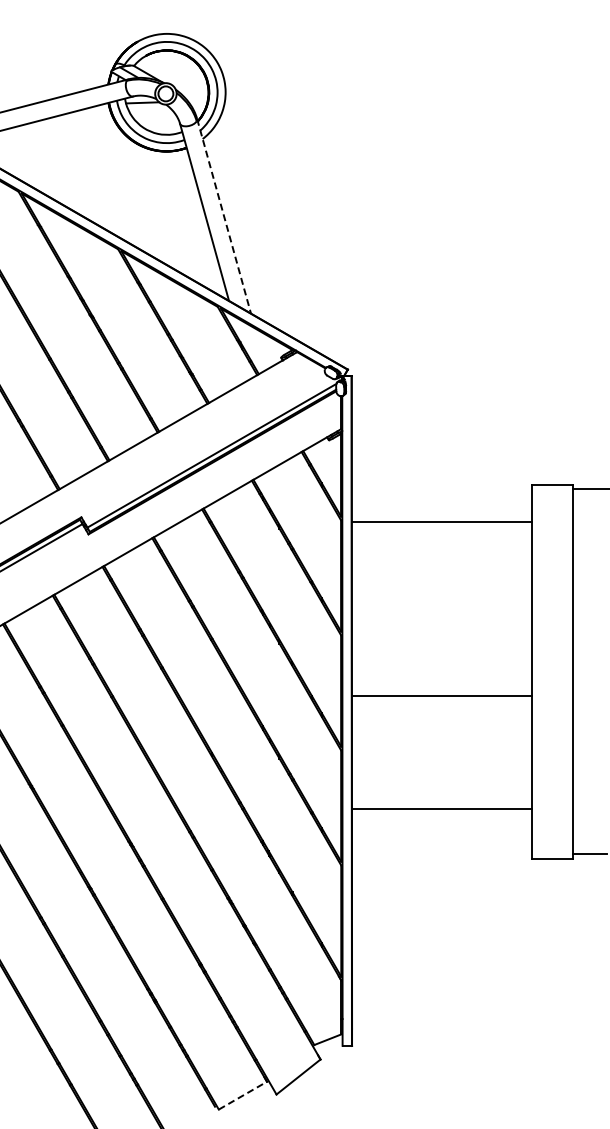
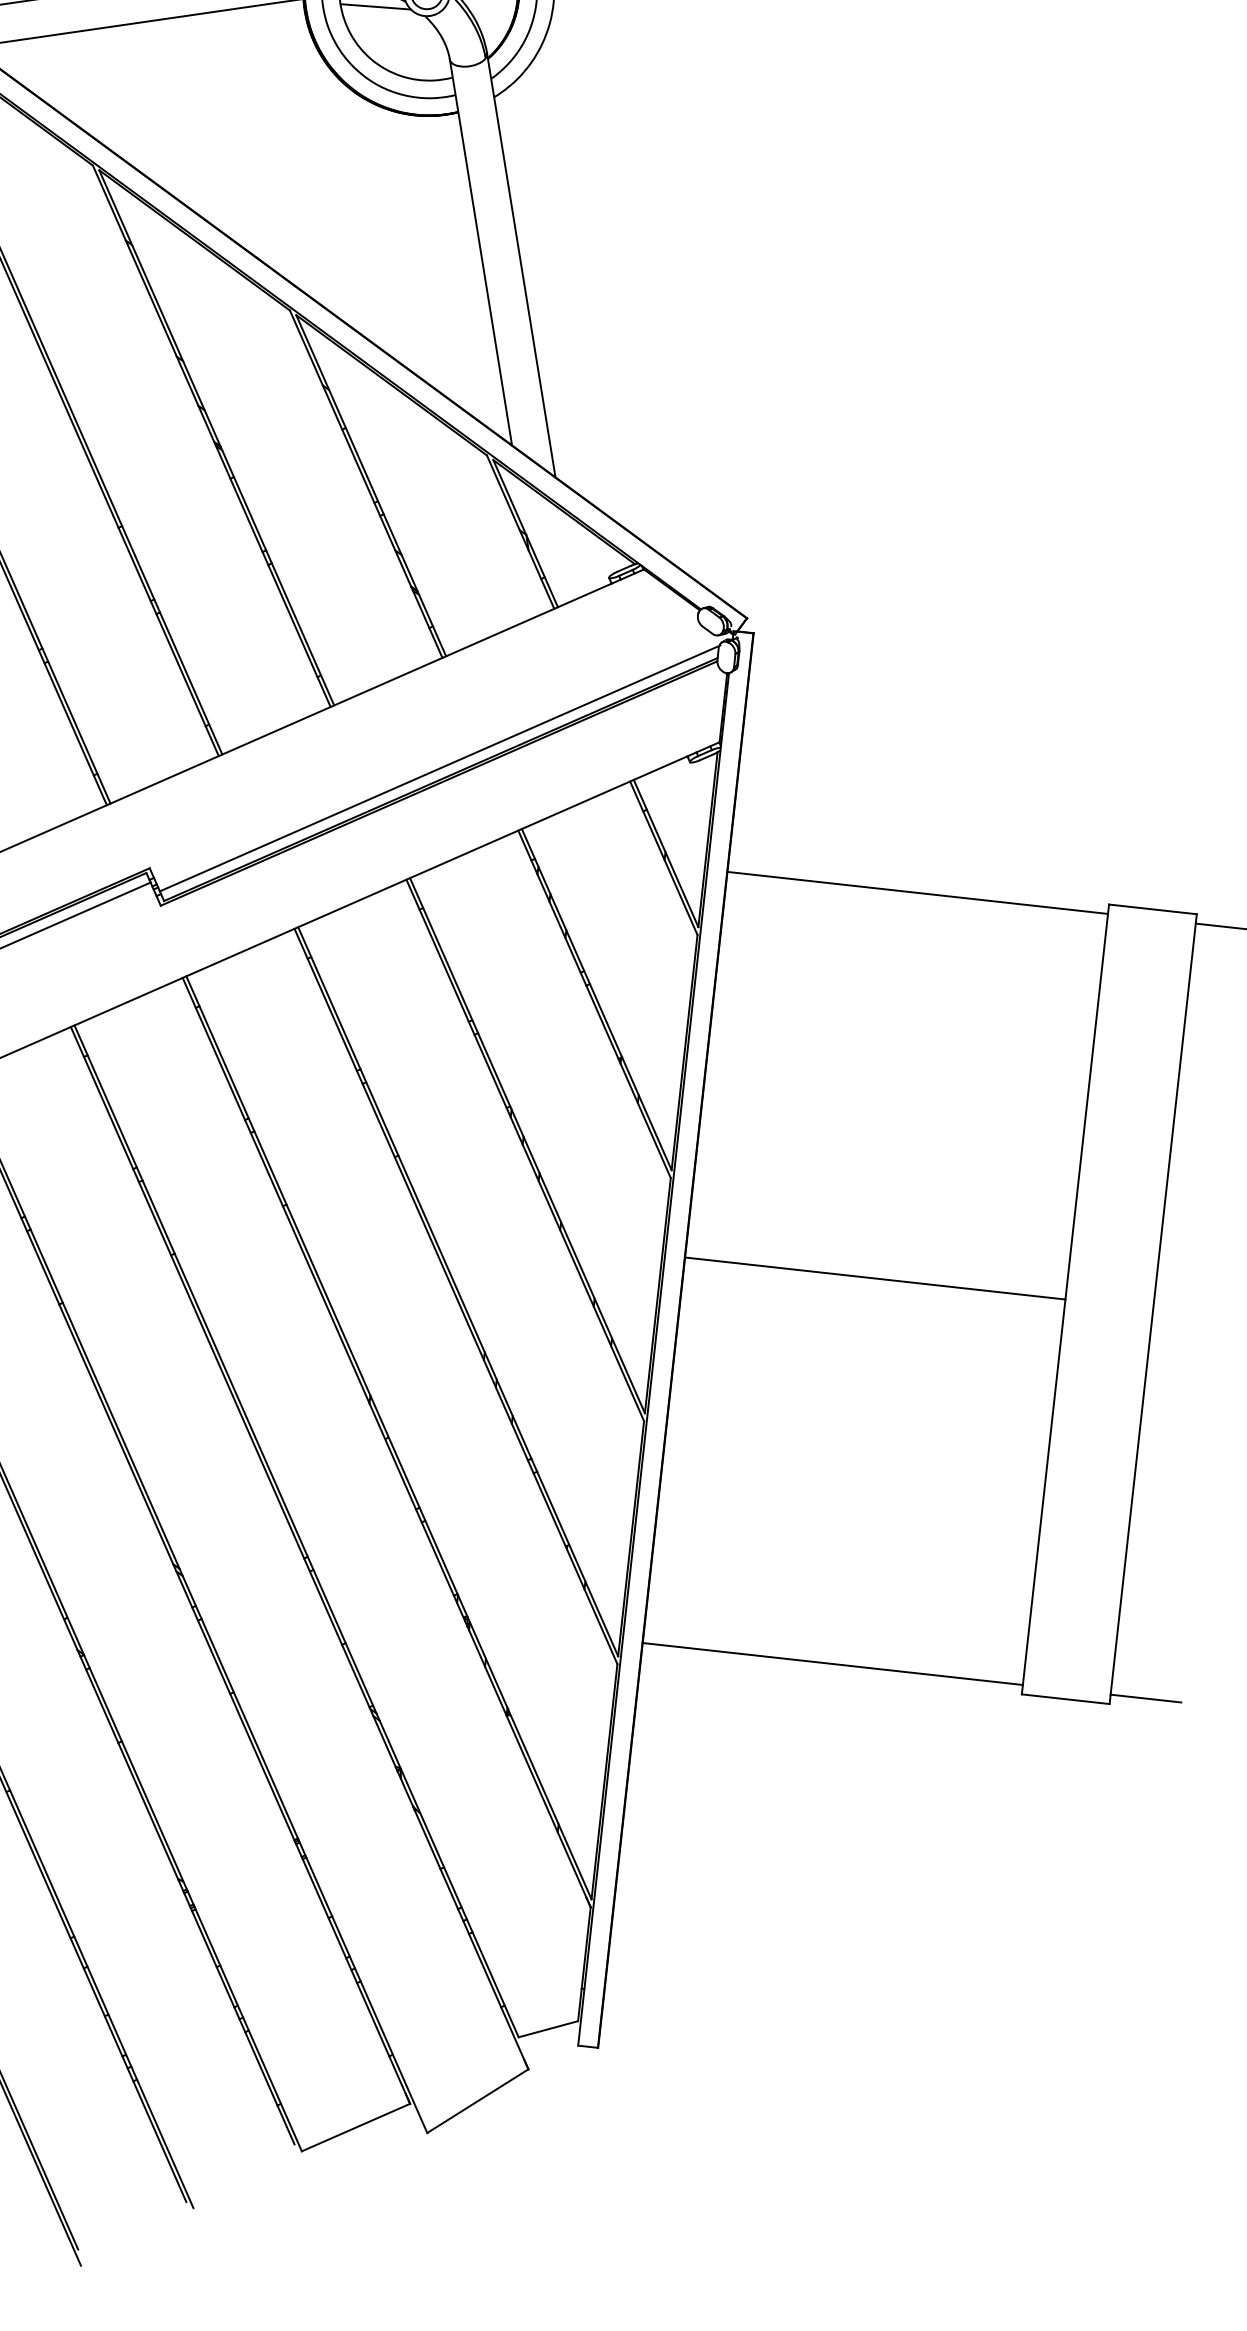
line: (224, 216) -> (522, 265), dashed -> solid
line: (441, 522) -> (916, 893), moved
line: (441, 695) -> (874, 1277), moved
line: (441, 809) -> (831, 1664), moved
line: (242, 1095) -> (355, 2127), dashed -> solid

